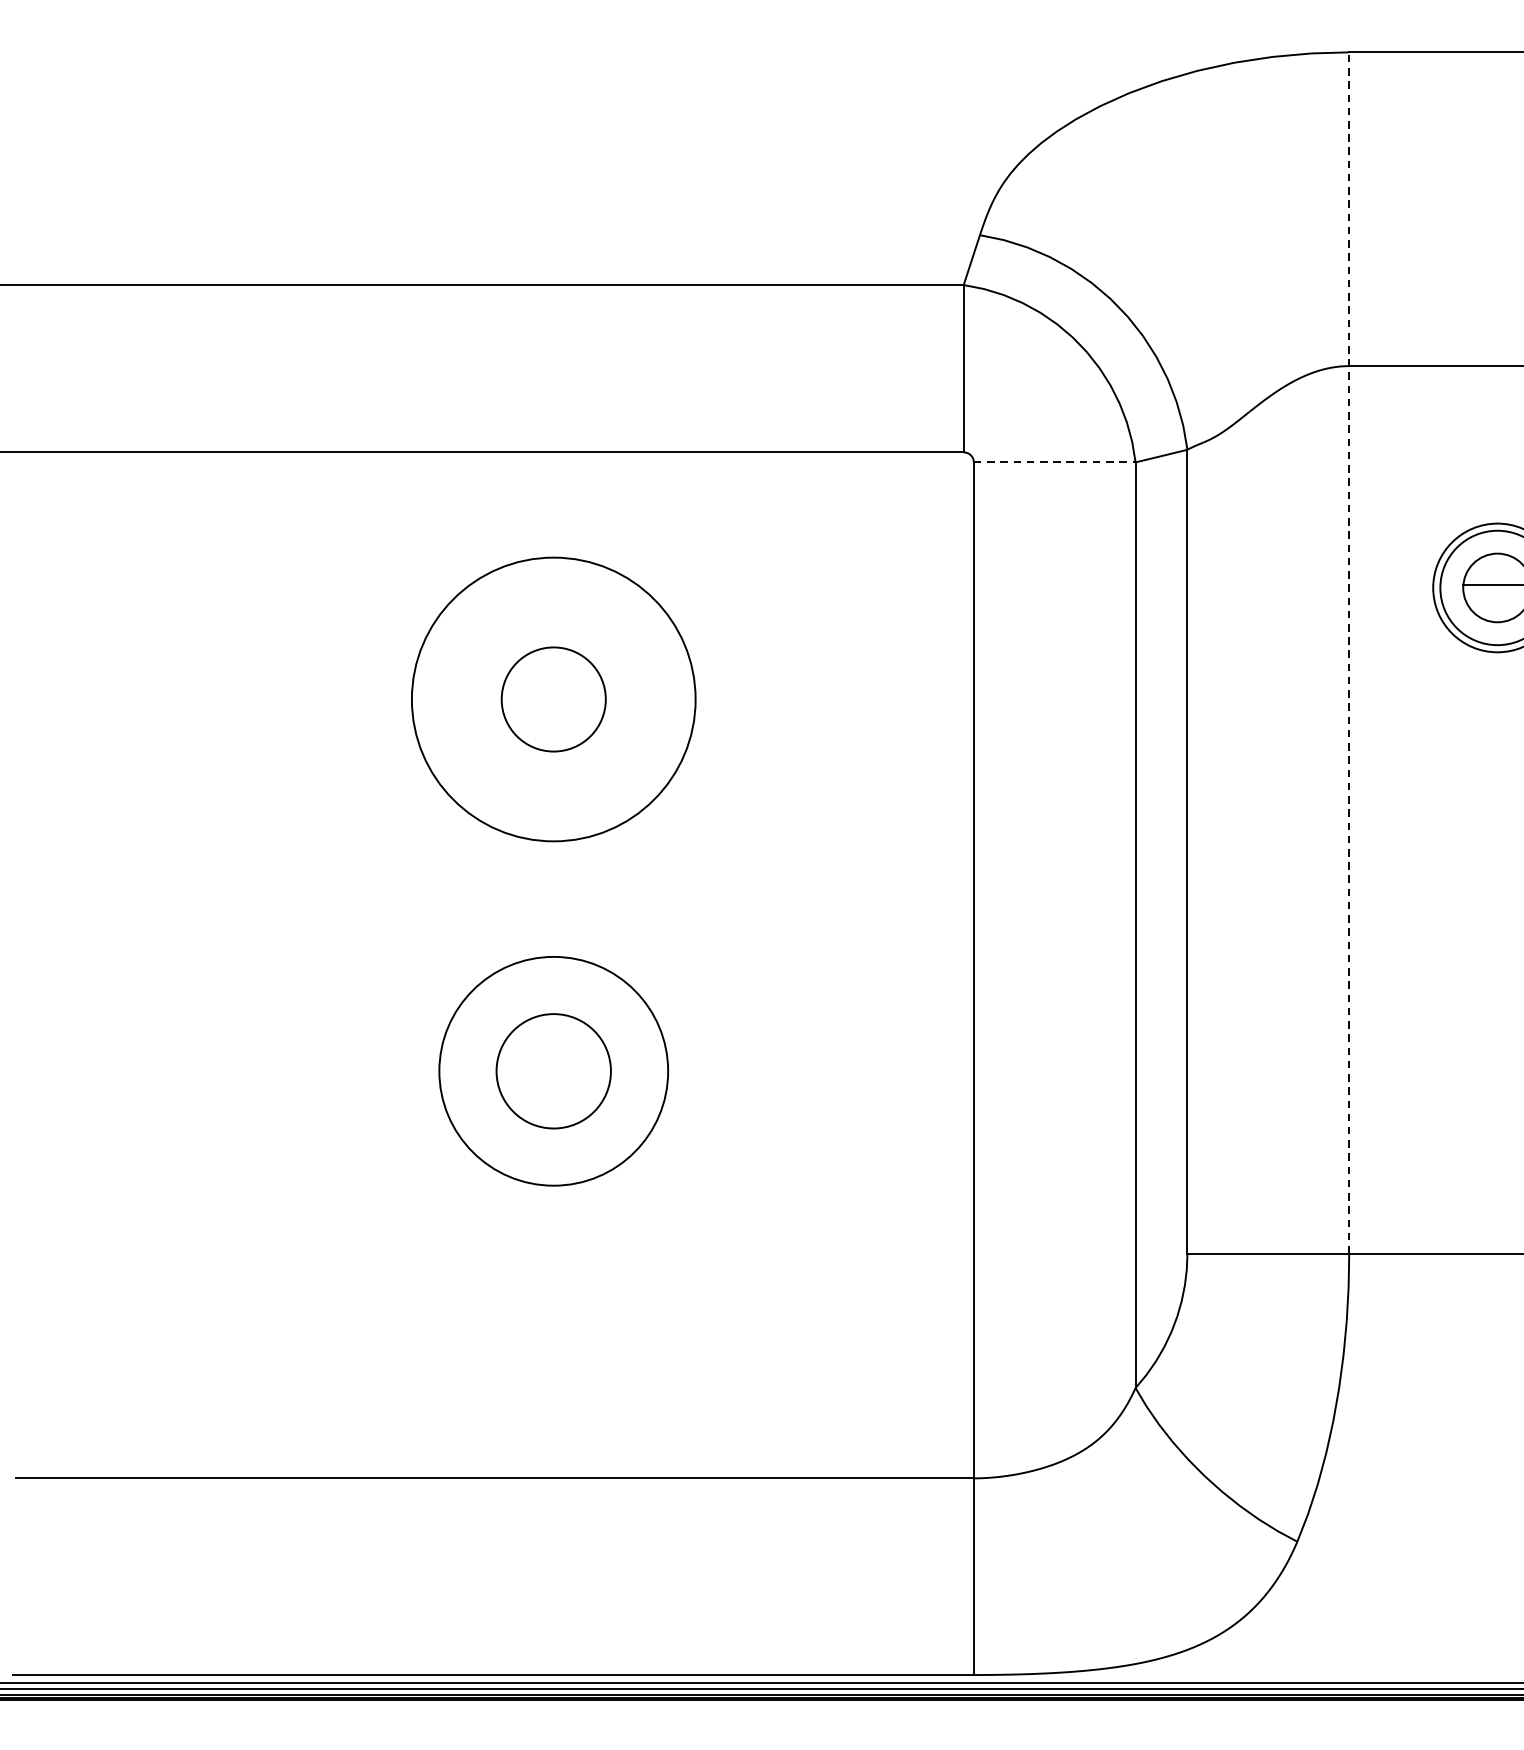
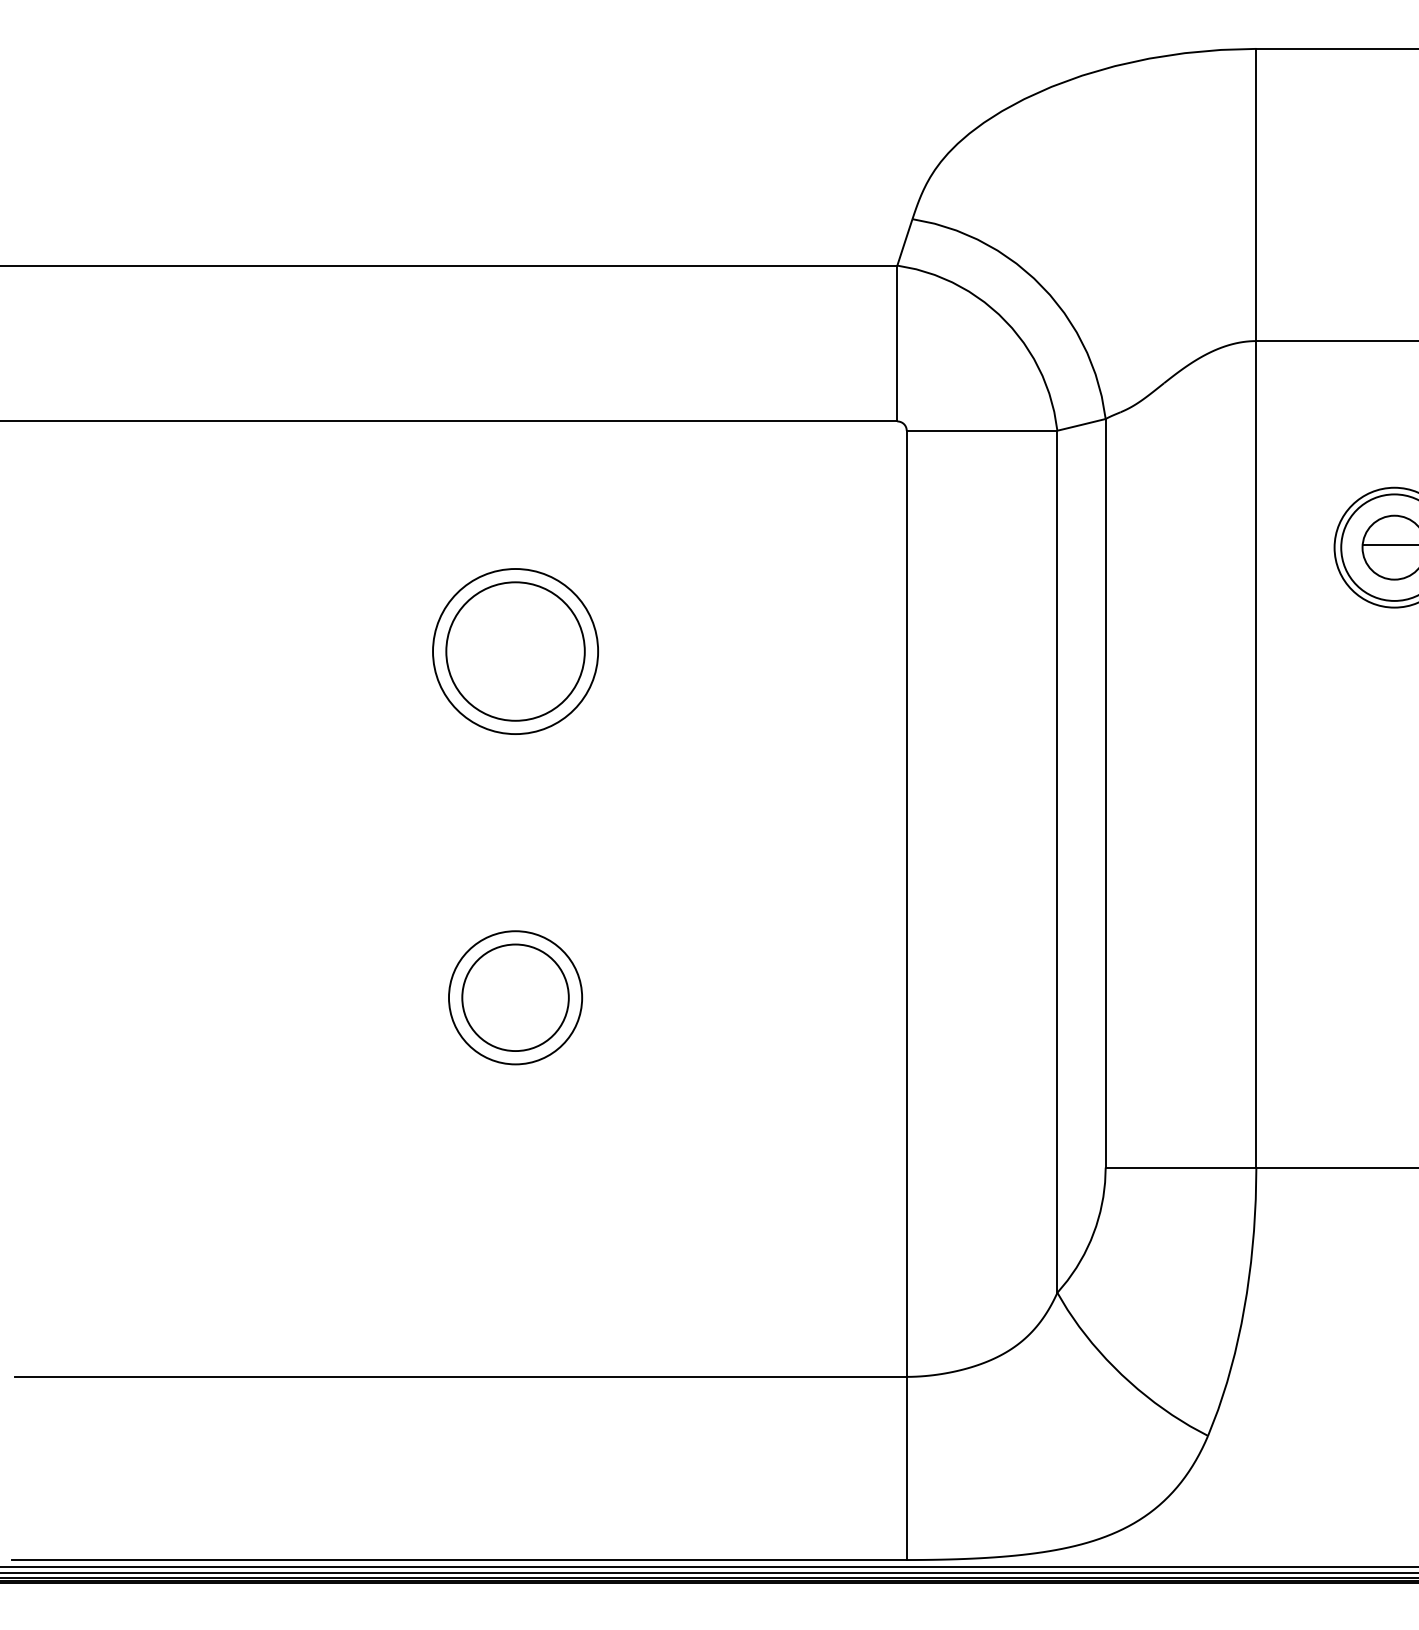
line: (1055, 462) -> (982, 430), dashed -> solid
line: (1349, 652) -> (1256, 607), dashed -> solid
circle: (553, 699) -> (515, 651), size x0.62
circle: (553, 699) -> (515, 651), size x1.43
circle: (553, 1070) -> (515, 997), size x0.62

